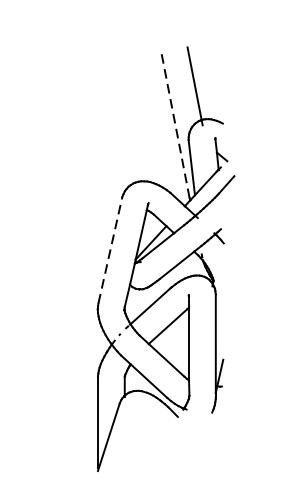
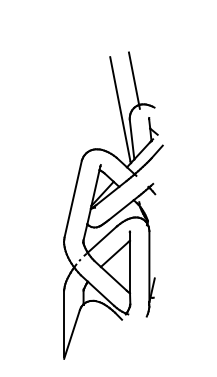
line: (175, 124) -> (120, 108), dashed -> solid
line: (110, 249) -> (73, 198), dashed -> solid

